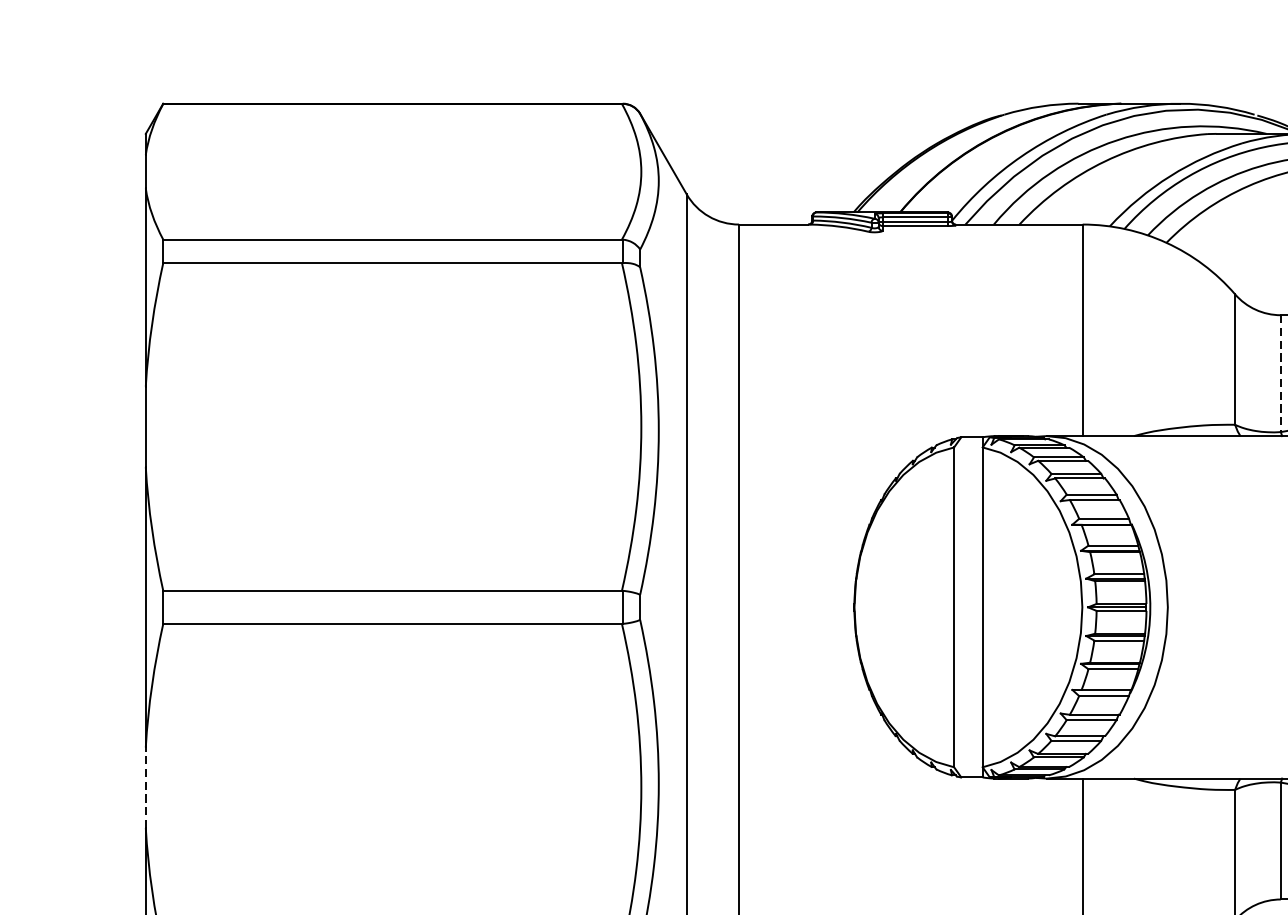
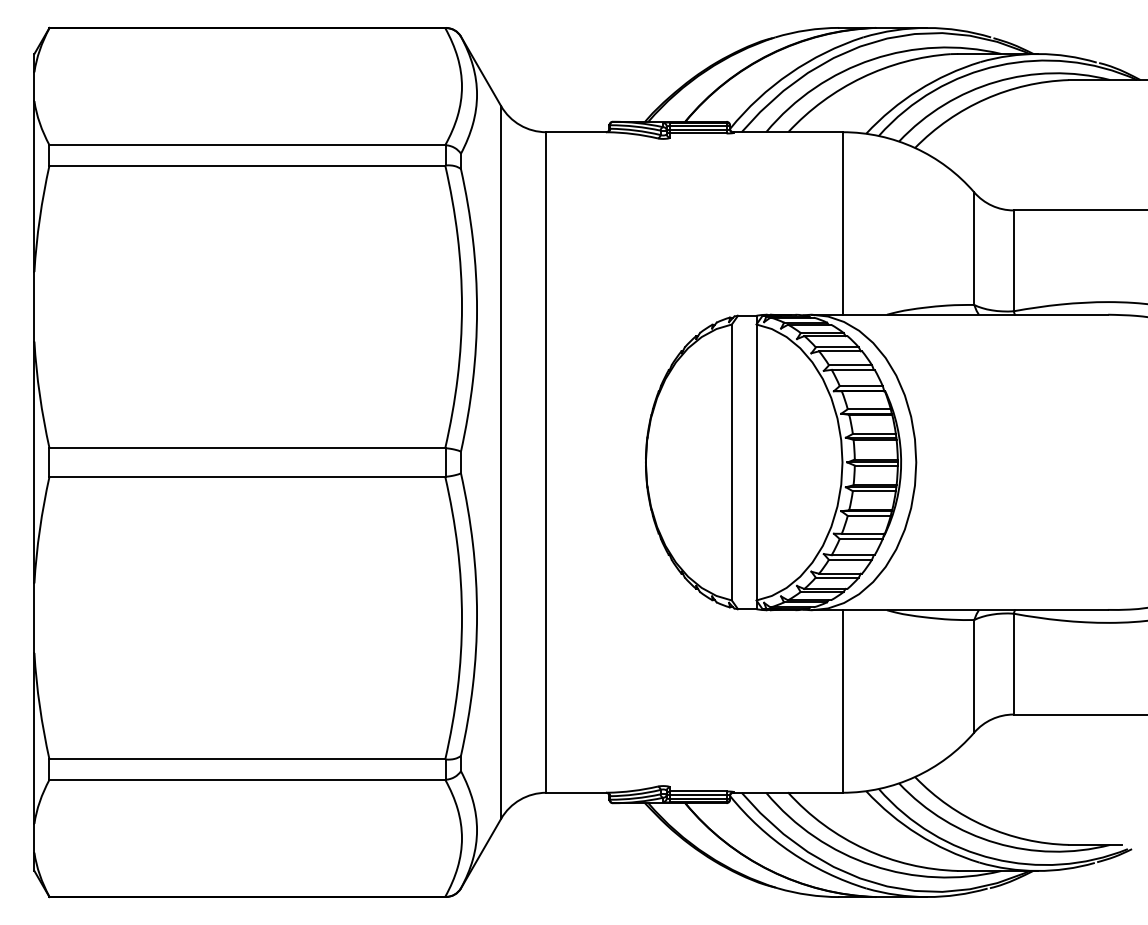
line: (1280, 374) -> (1013, 261), dashed -> solid
line: (145, 788) -> (34, 618), dashed -> solid

